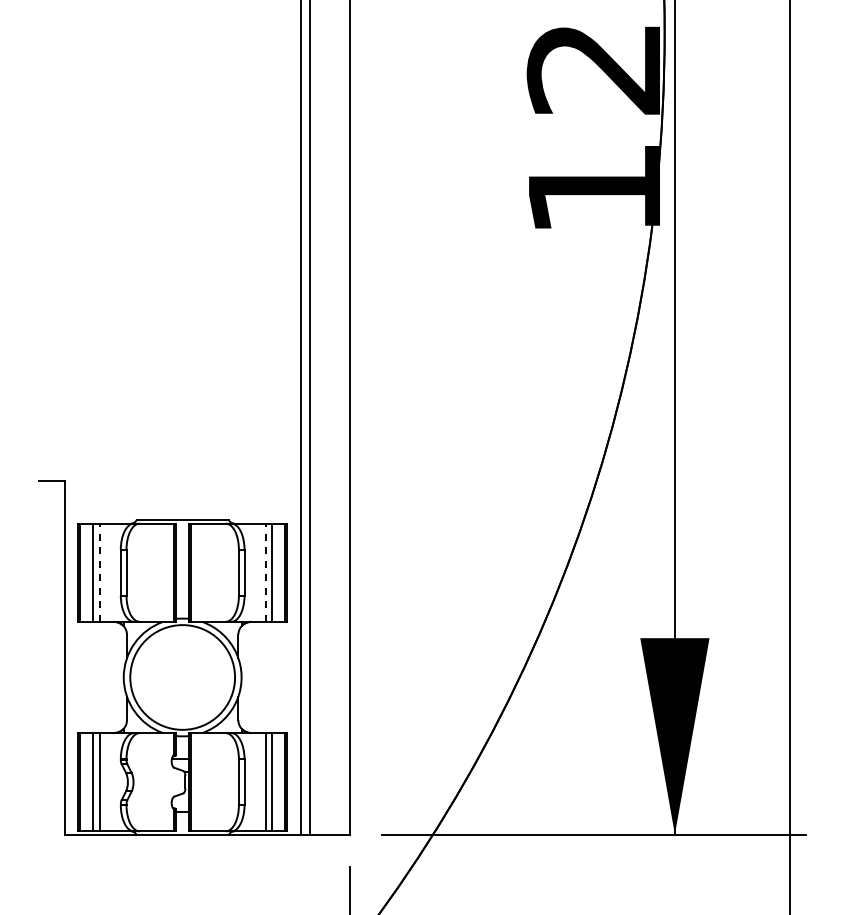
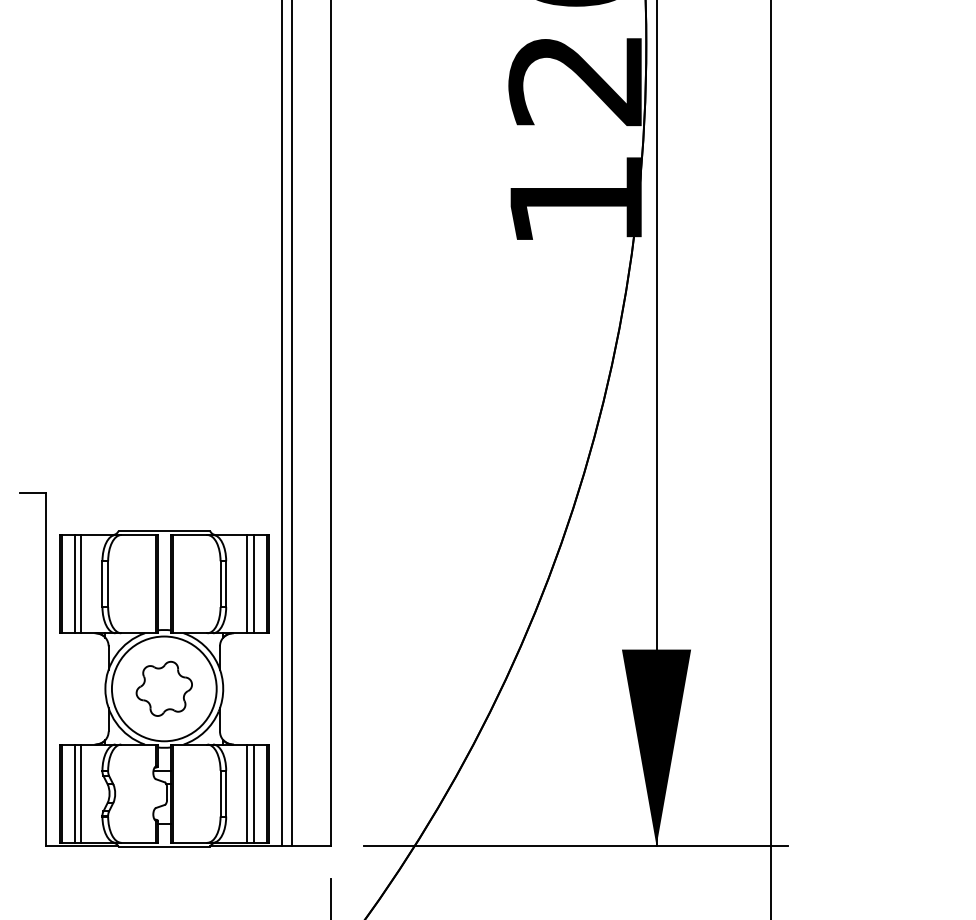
line: (99, 572) -> (81, 583), dashed -> solid
line: (265, 572) -> (247, 583), dashed -> solid
part: (181, 677) -> (163, 688), added

